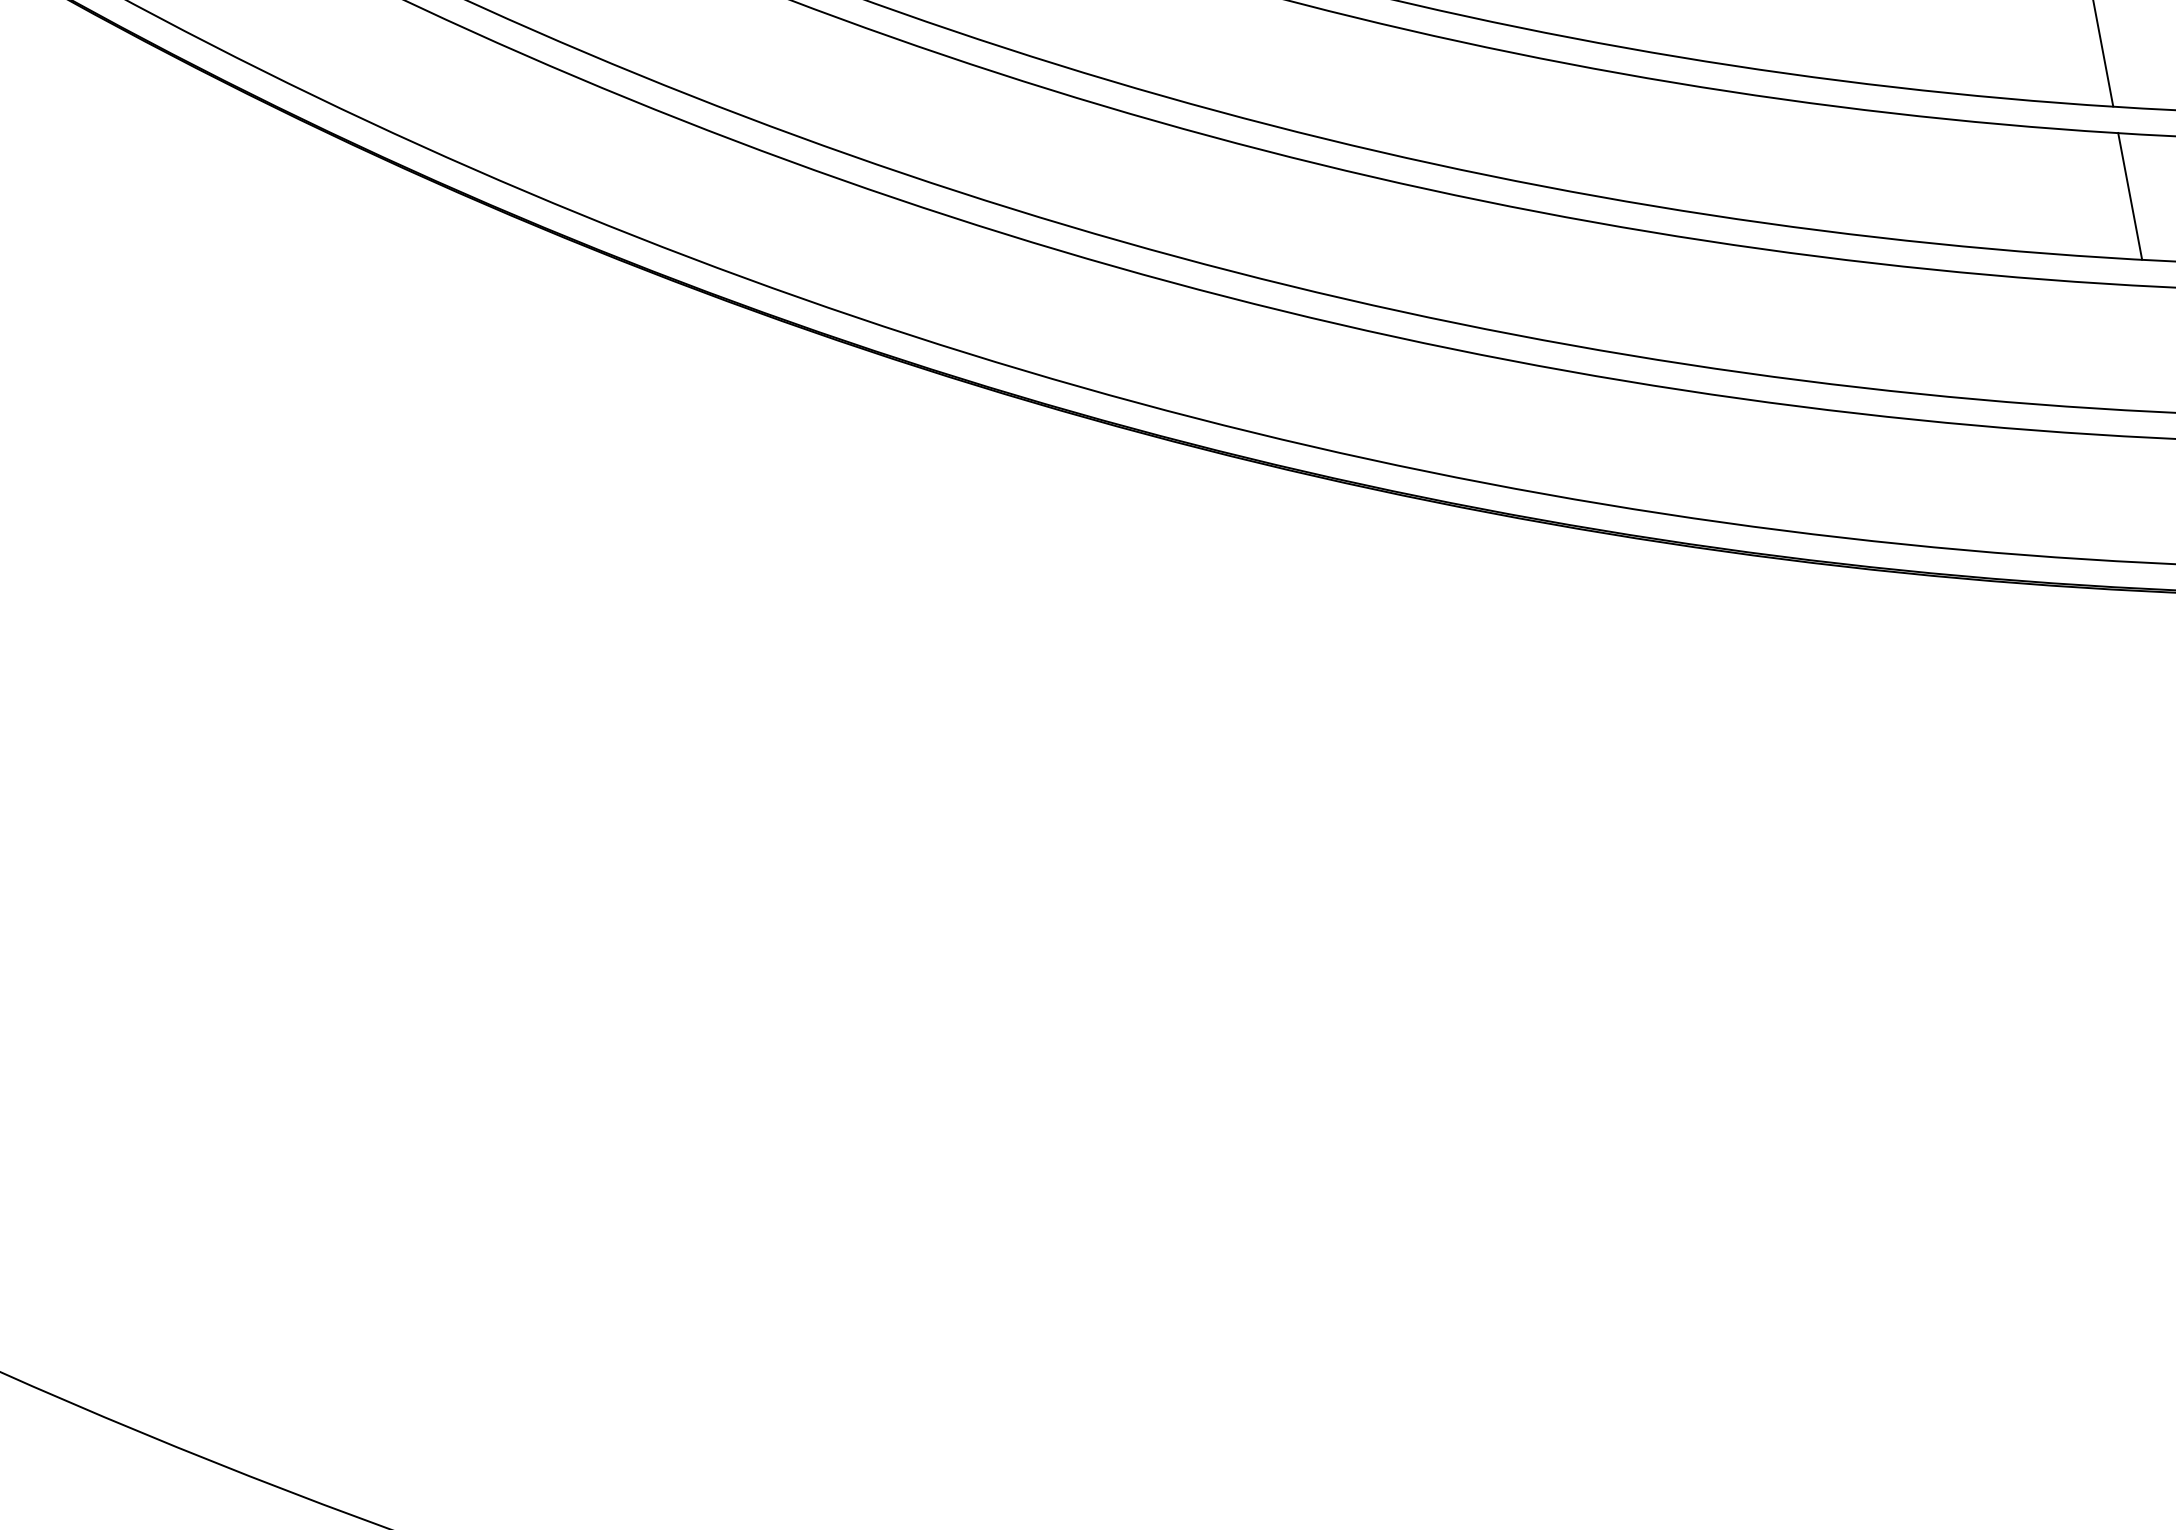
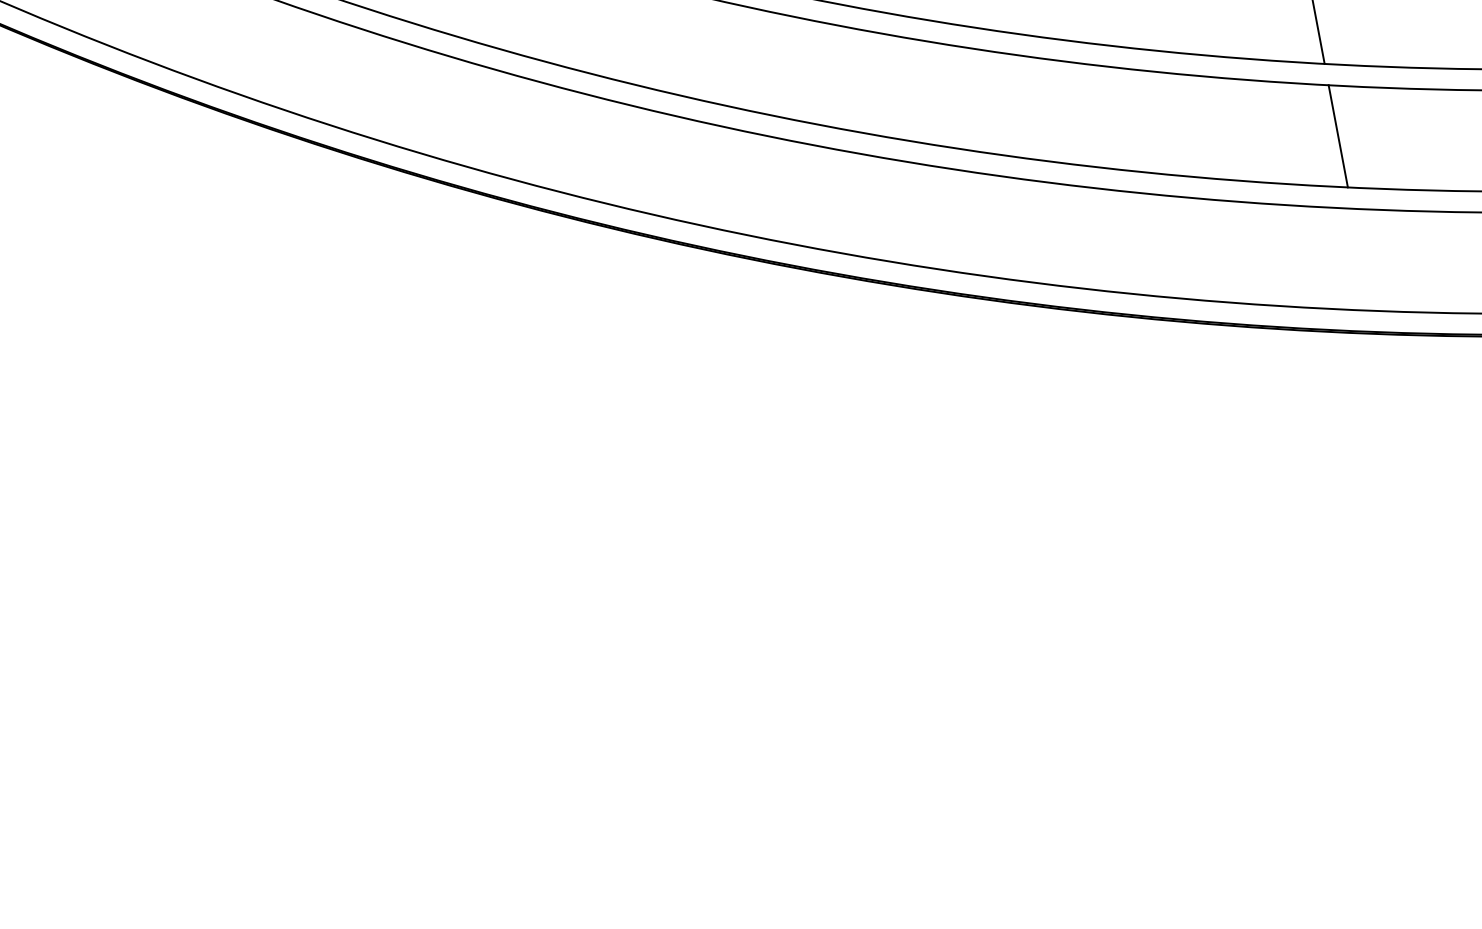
line: (2158, 349) -> (1337, 136), added

